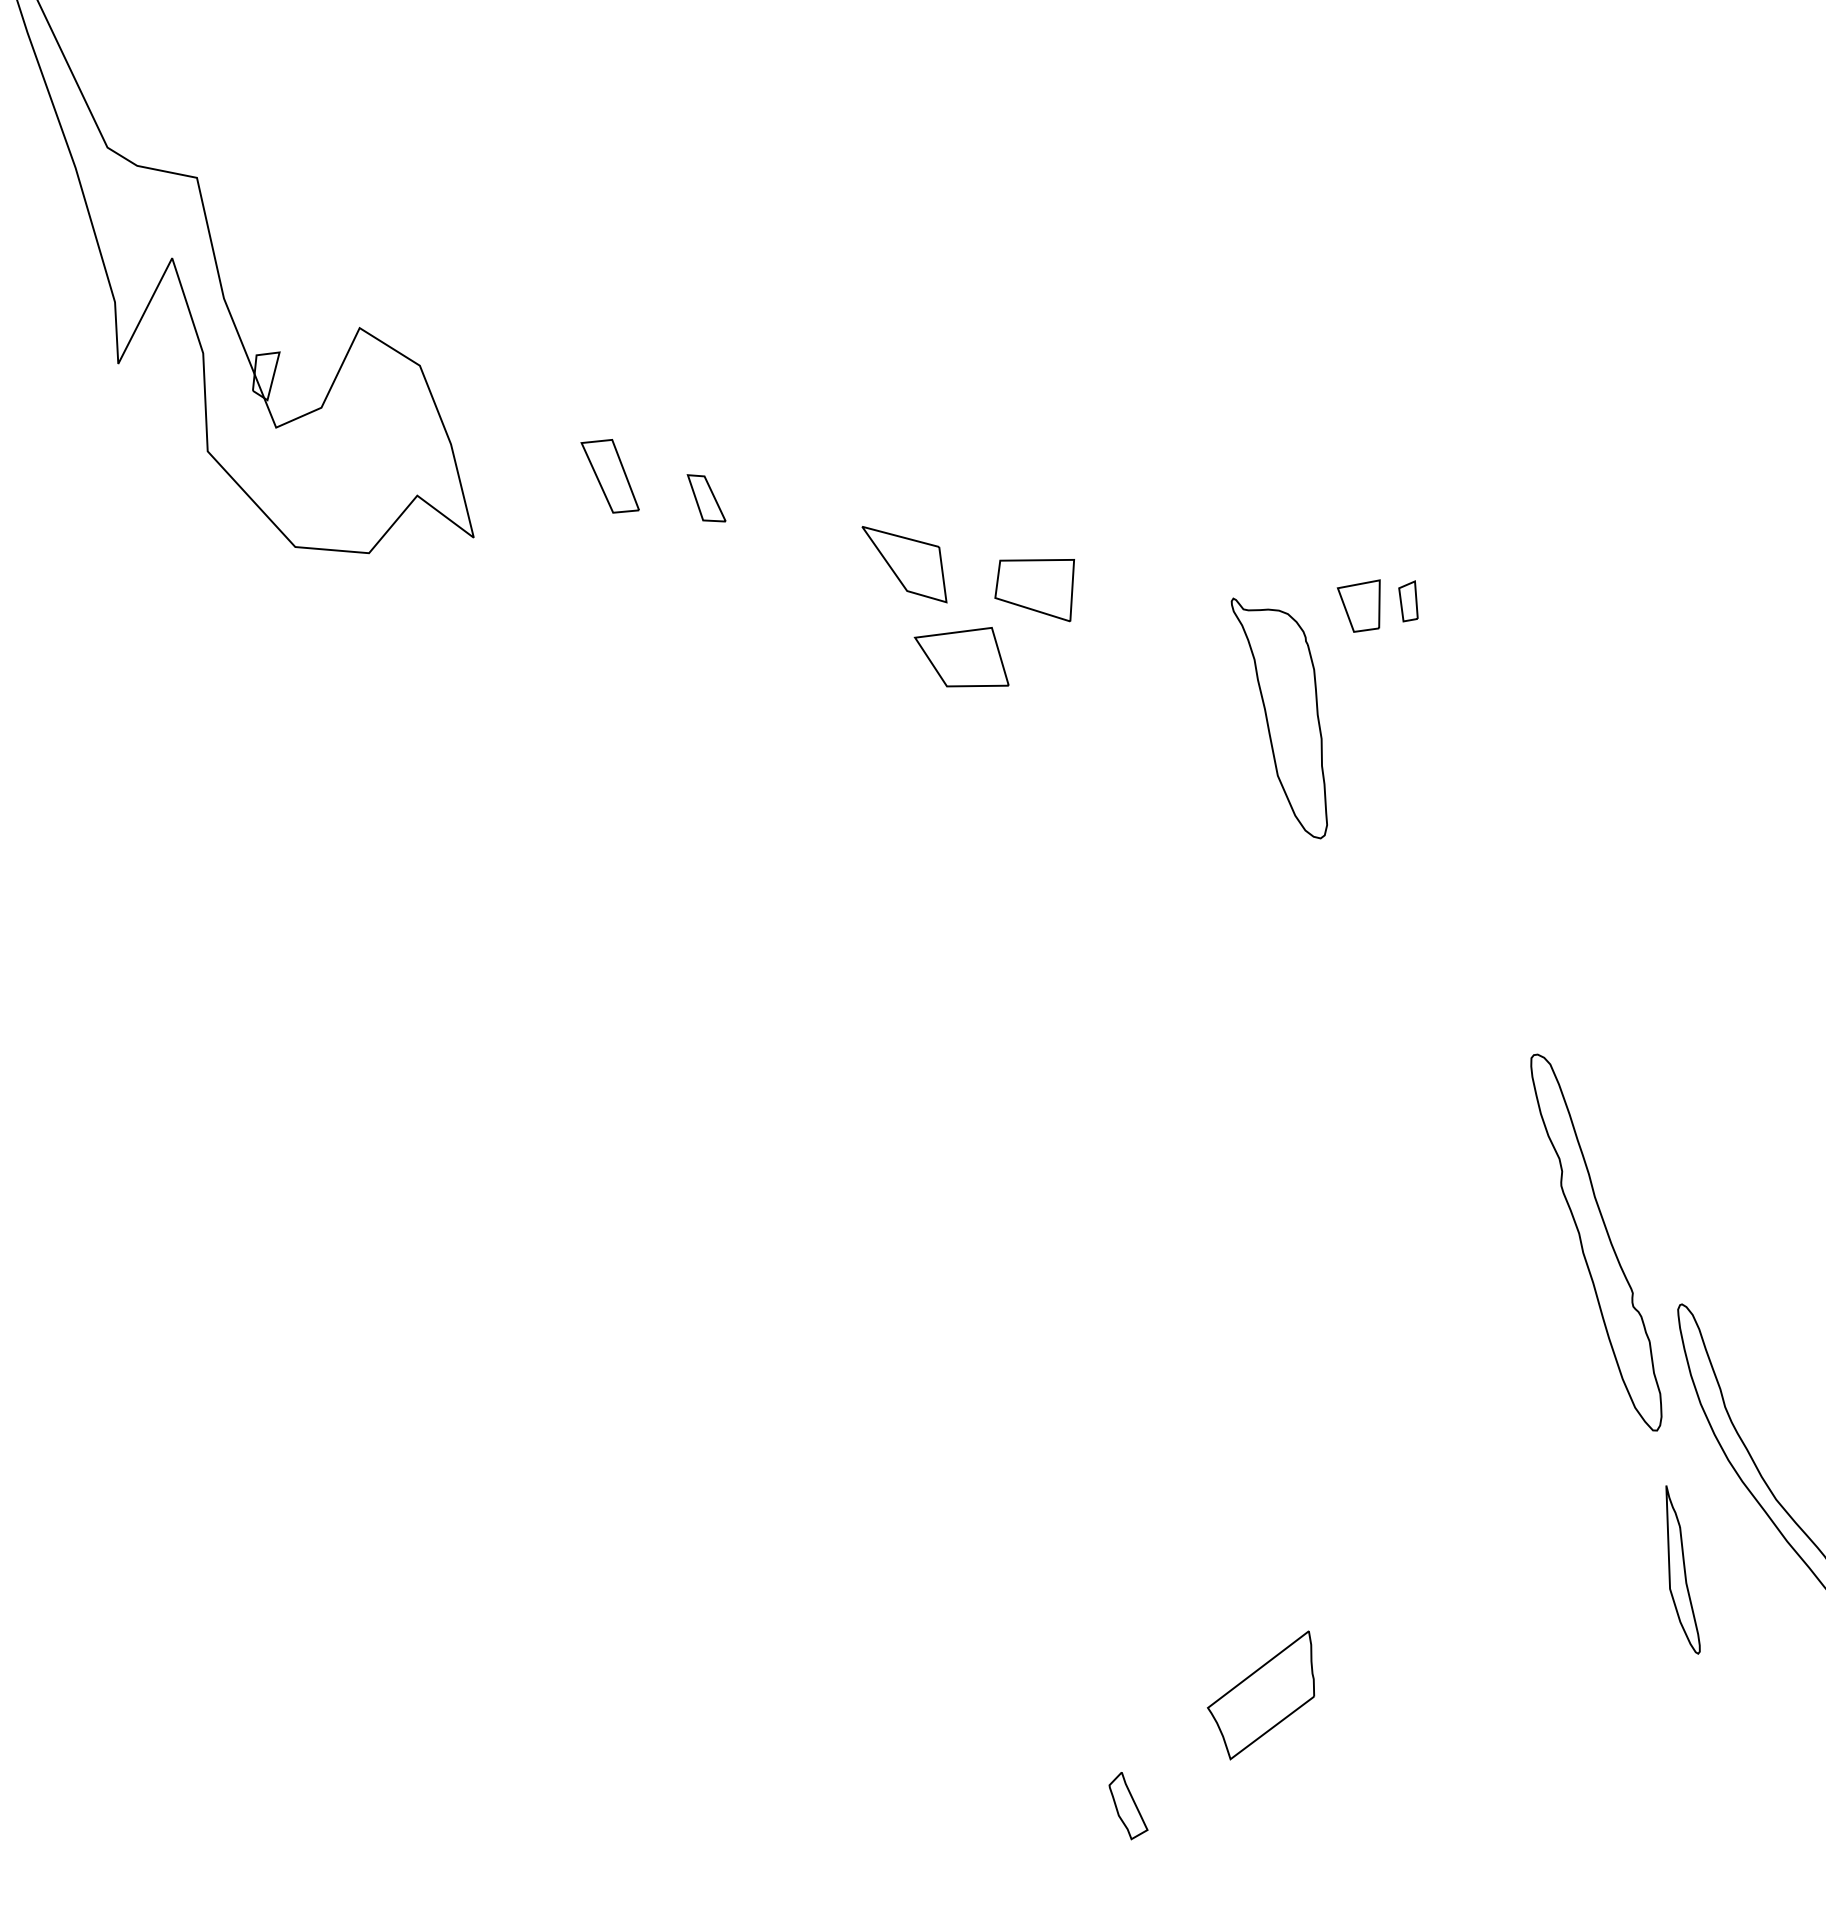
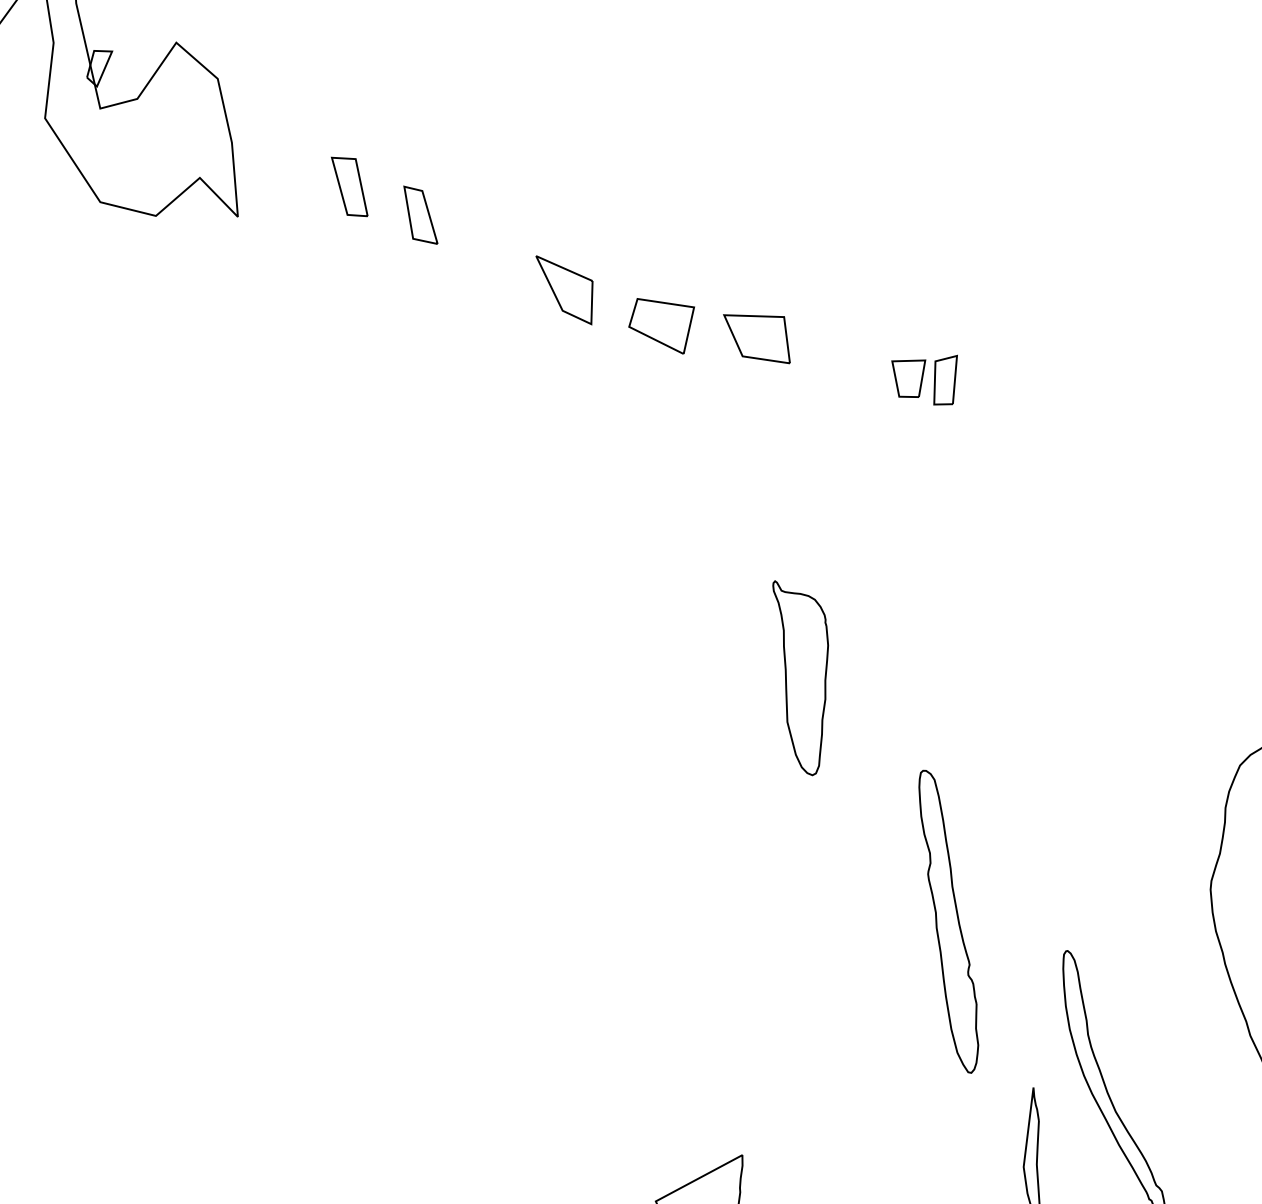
part: (706, 498) -> (420, 215), size x1.43
part: (1408, 601) -> (944, 380), size x1.67
part: (961, 657) -> (757, 336), moved
part: (1278, 718) -> (794, 678), moved
part: (1596, 1242) -> (948, 921), moved

